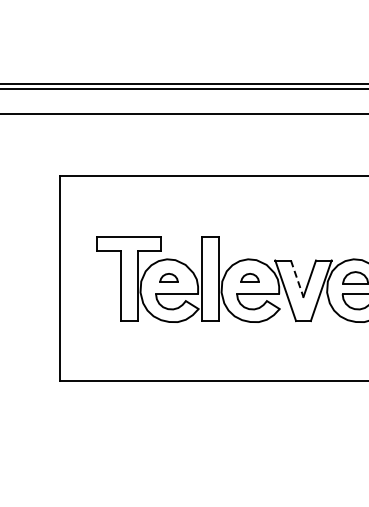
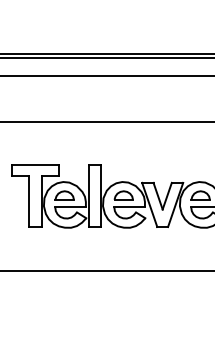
part: (168, 277) -> (64, 195), size x1.43
part: (249, 277) -> (123, 195), size x1.43
line: (297, 279) -> (158, 196), dashed -> solid

